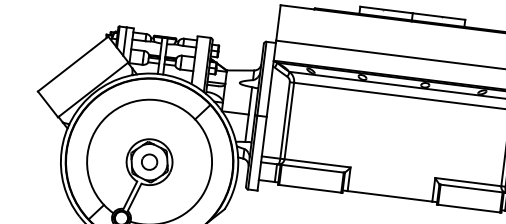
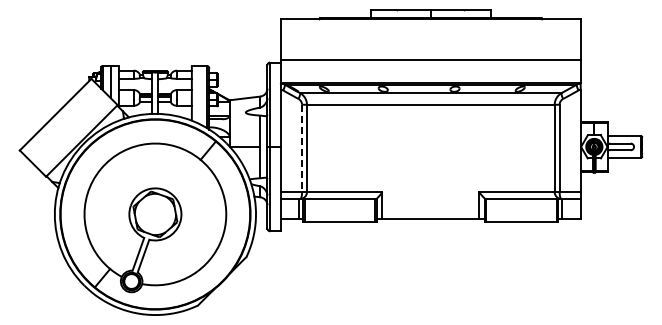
line: (285, 120) -> (302, 148), solid -> dashed
part: (149, 162) -> (155, 214), removed

